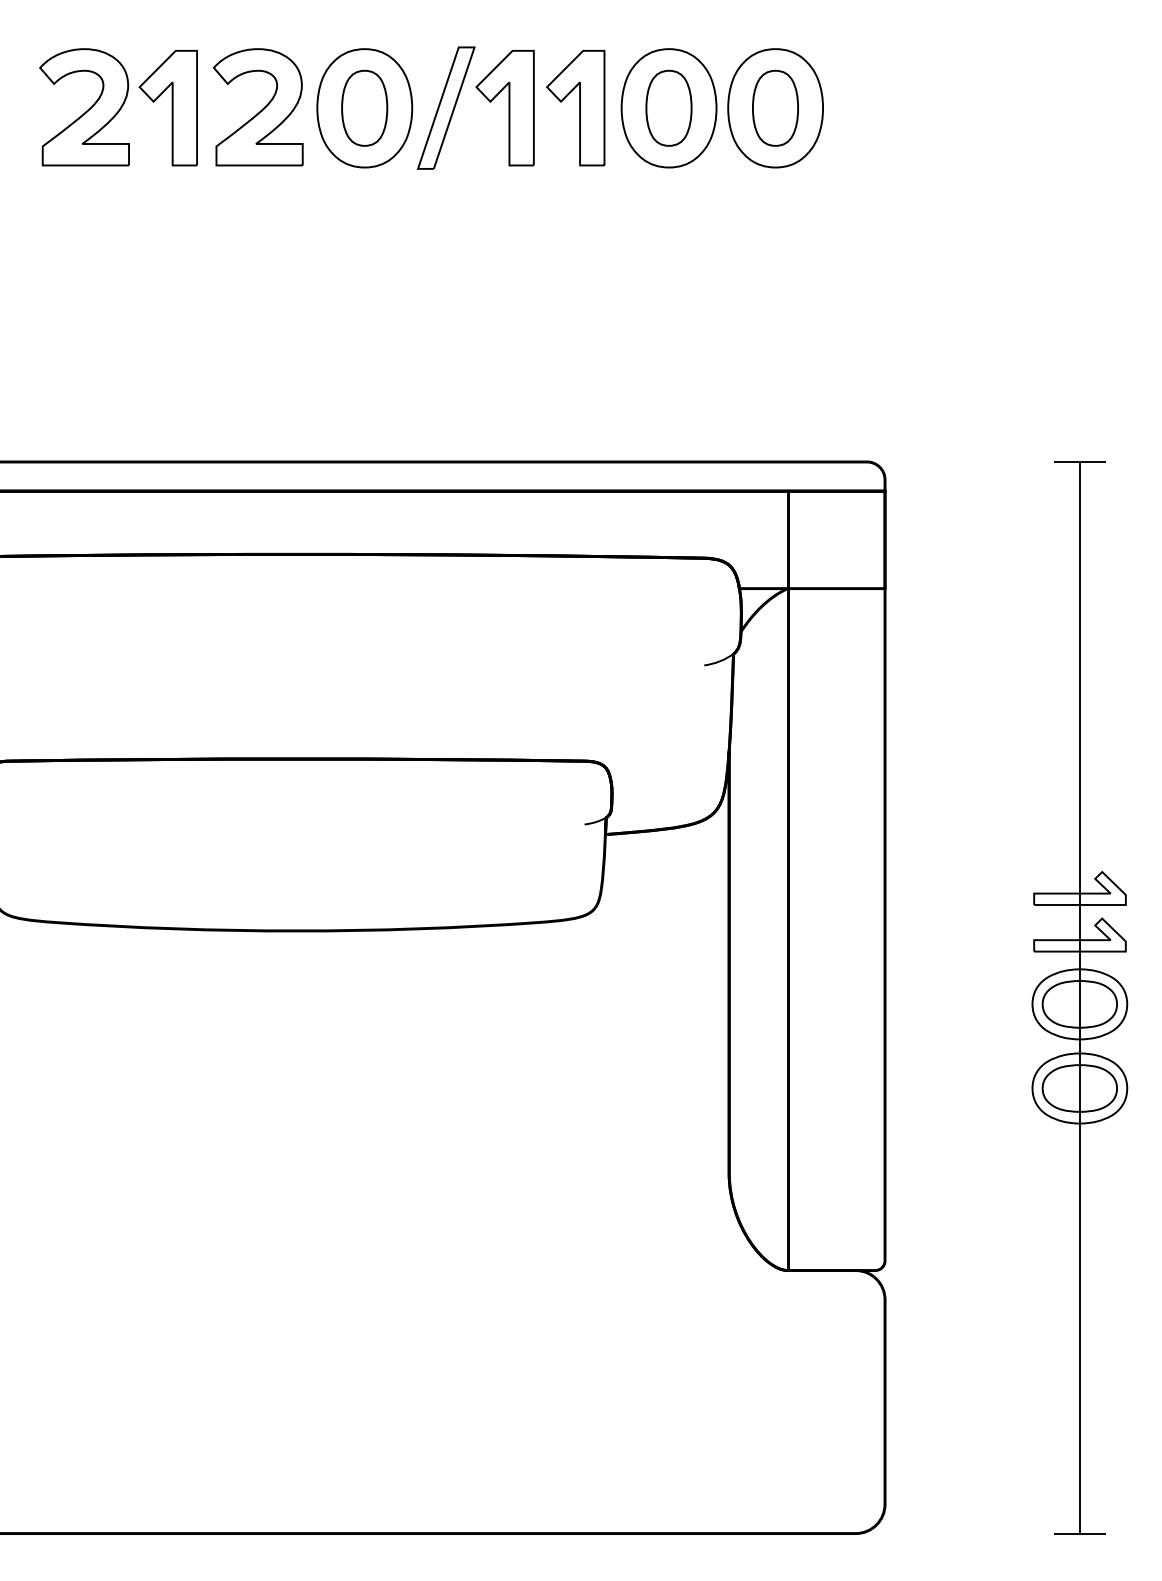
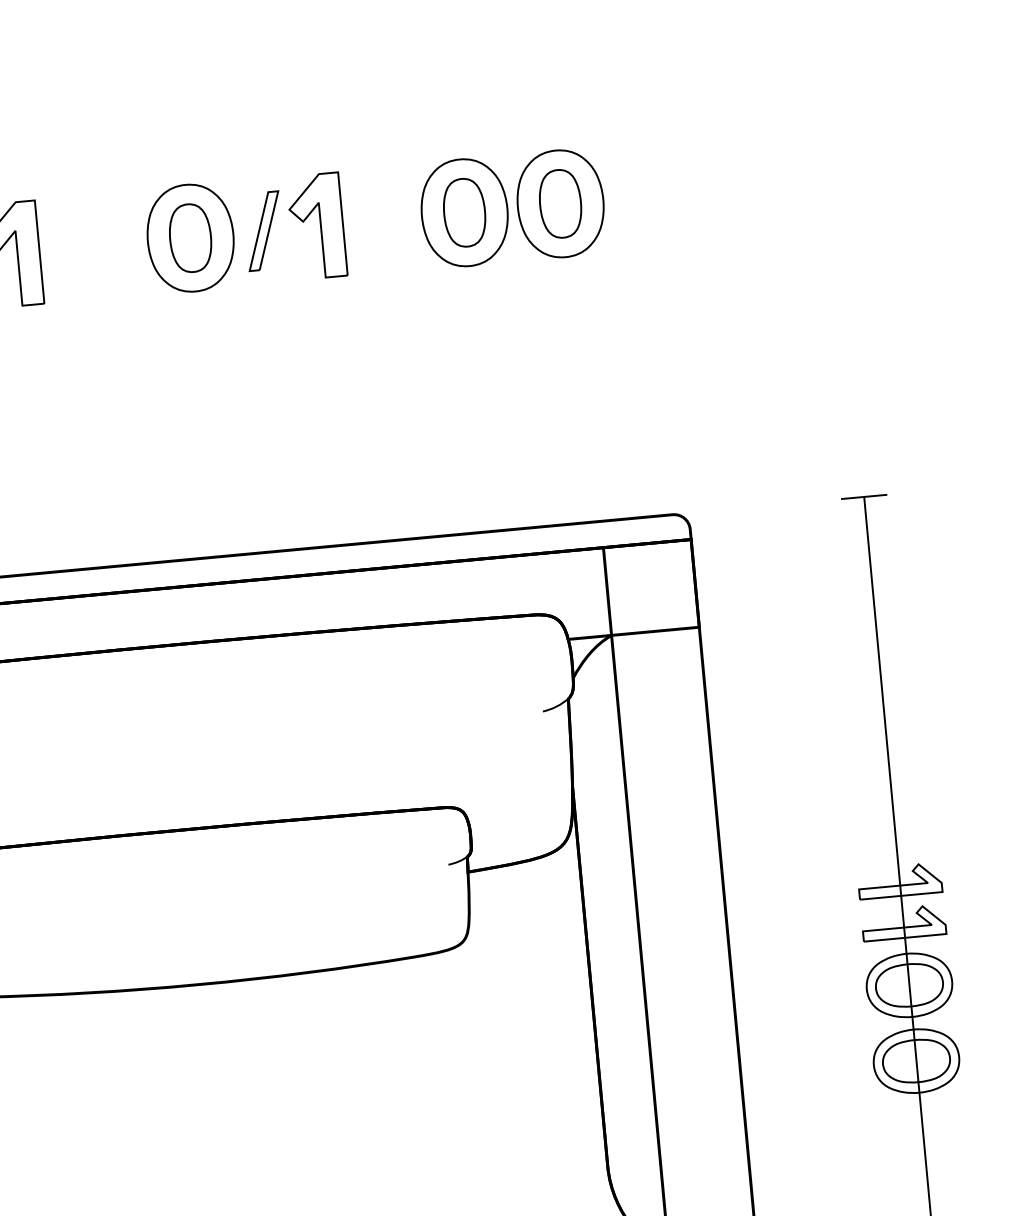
part: (257, 107) -> (94, 246), removed
part: (445, 107) -> (263, 230), size x0.7
part: (575, 108) -> (380, 220), removed

